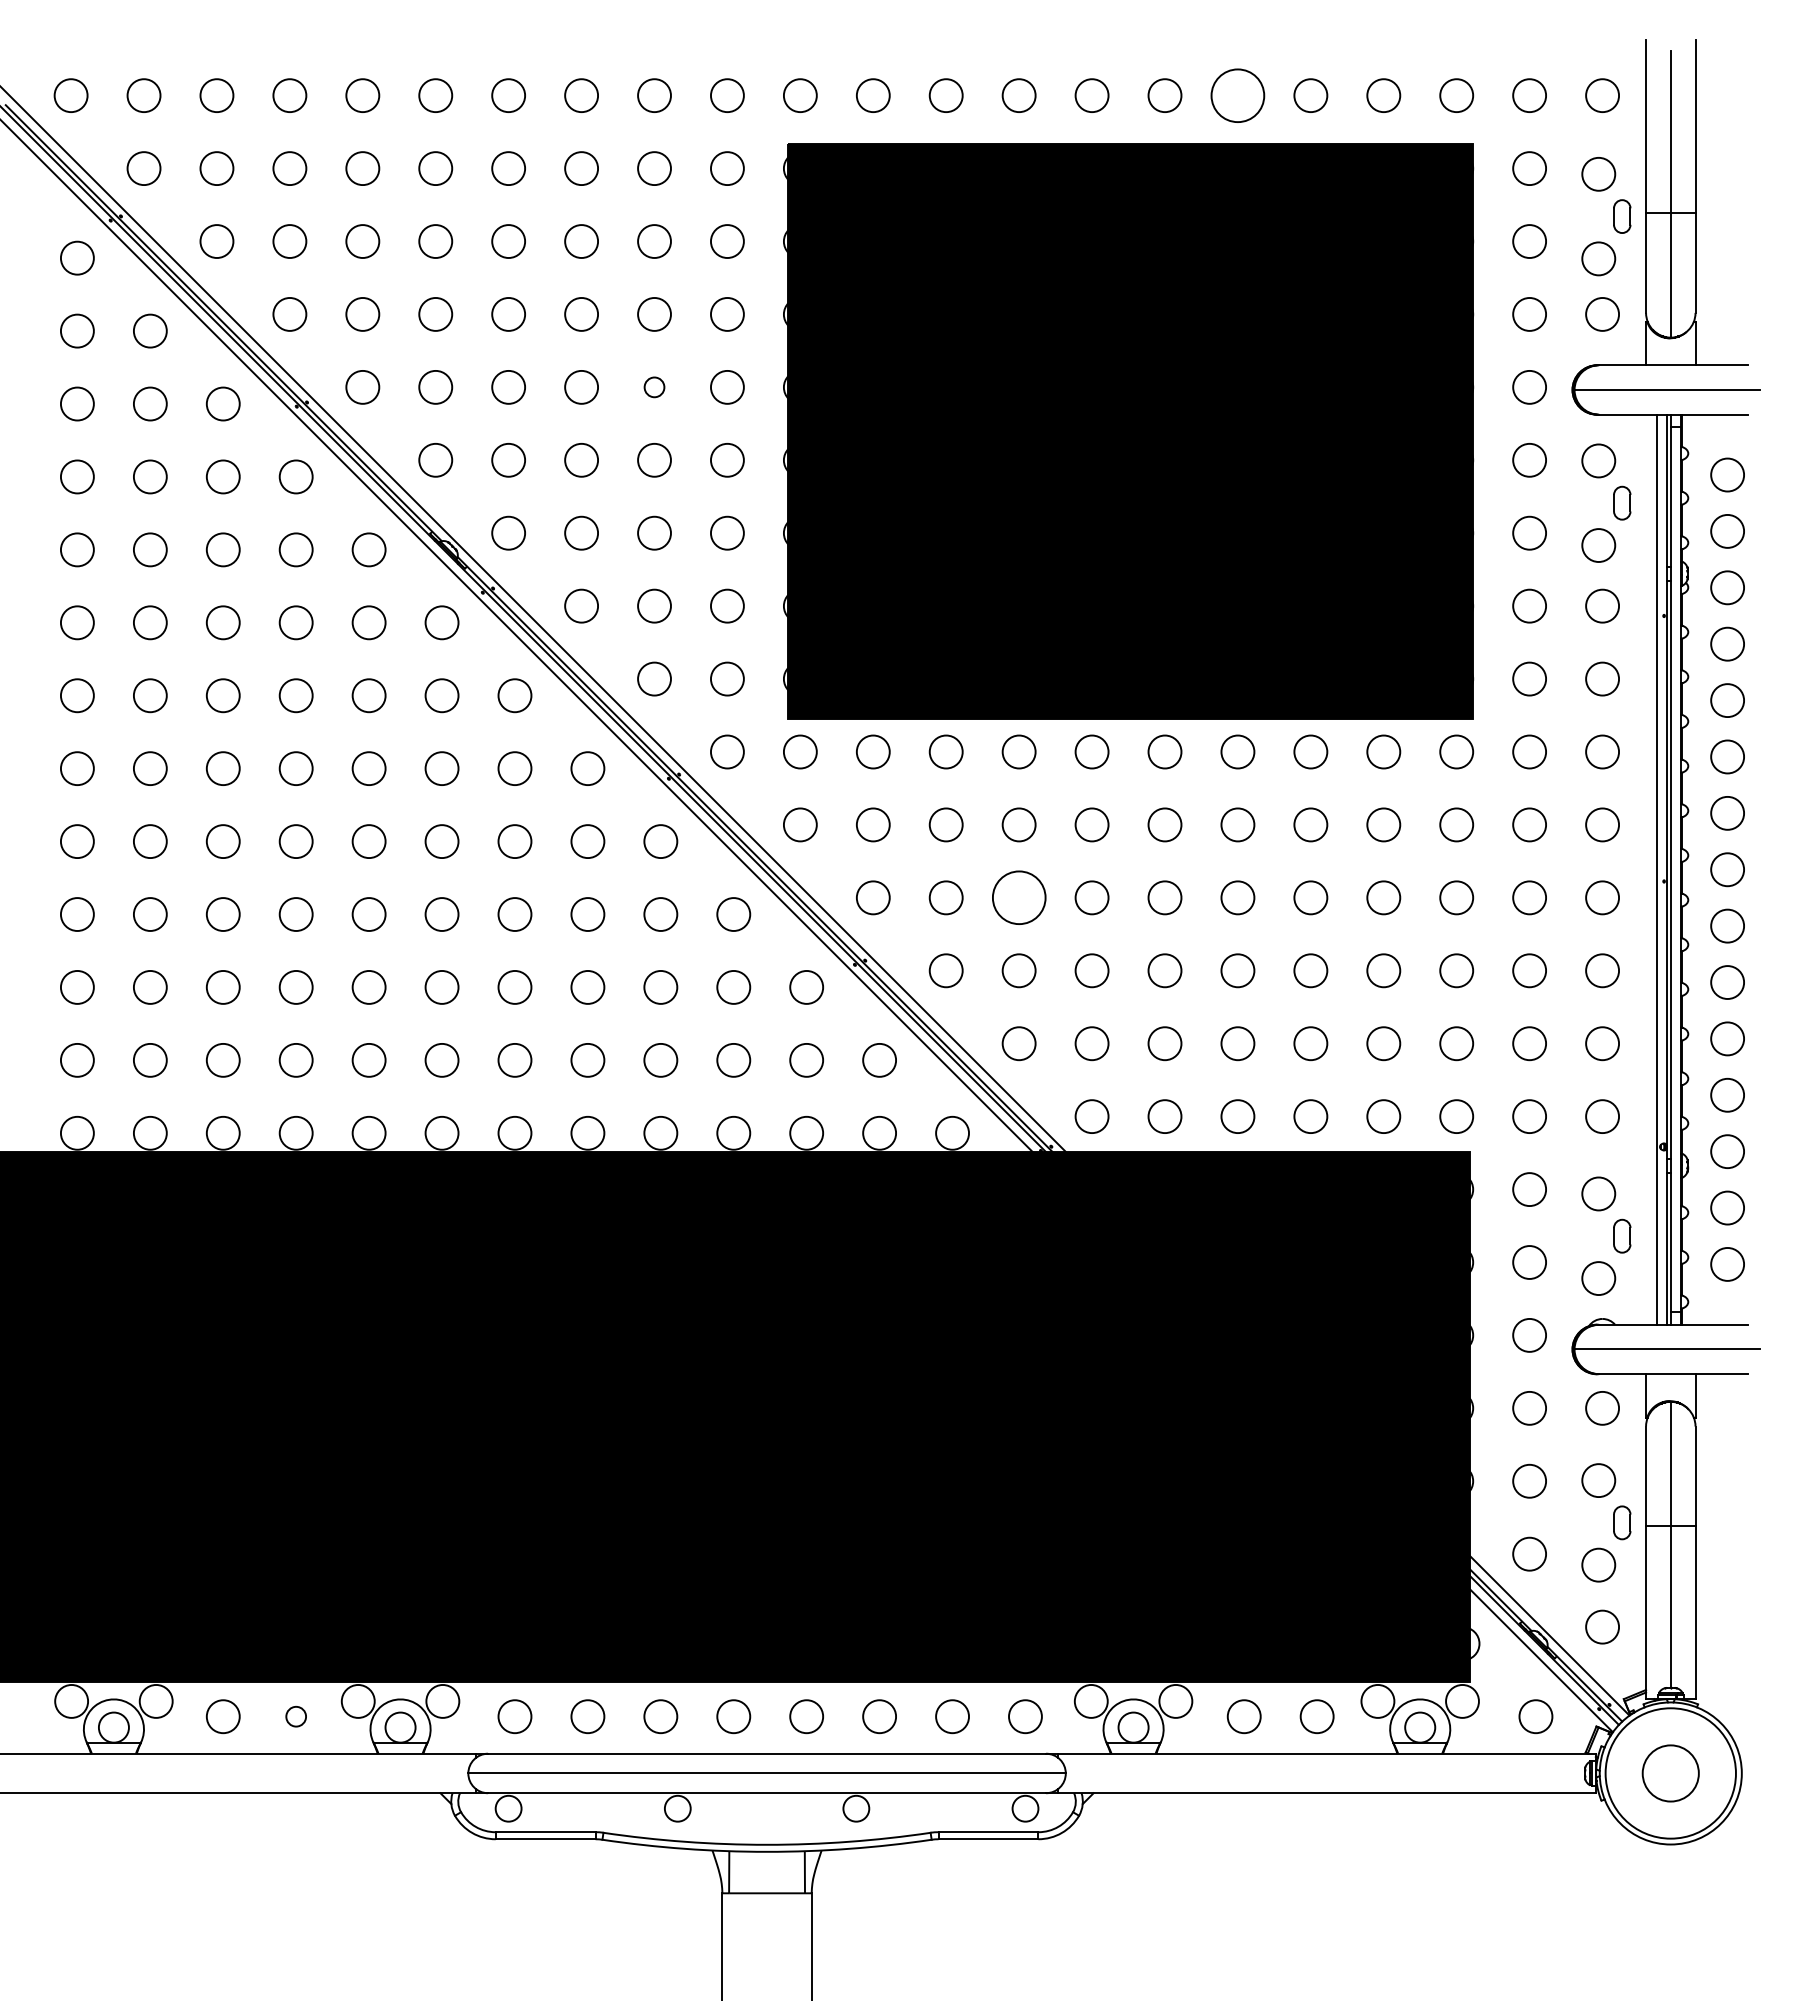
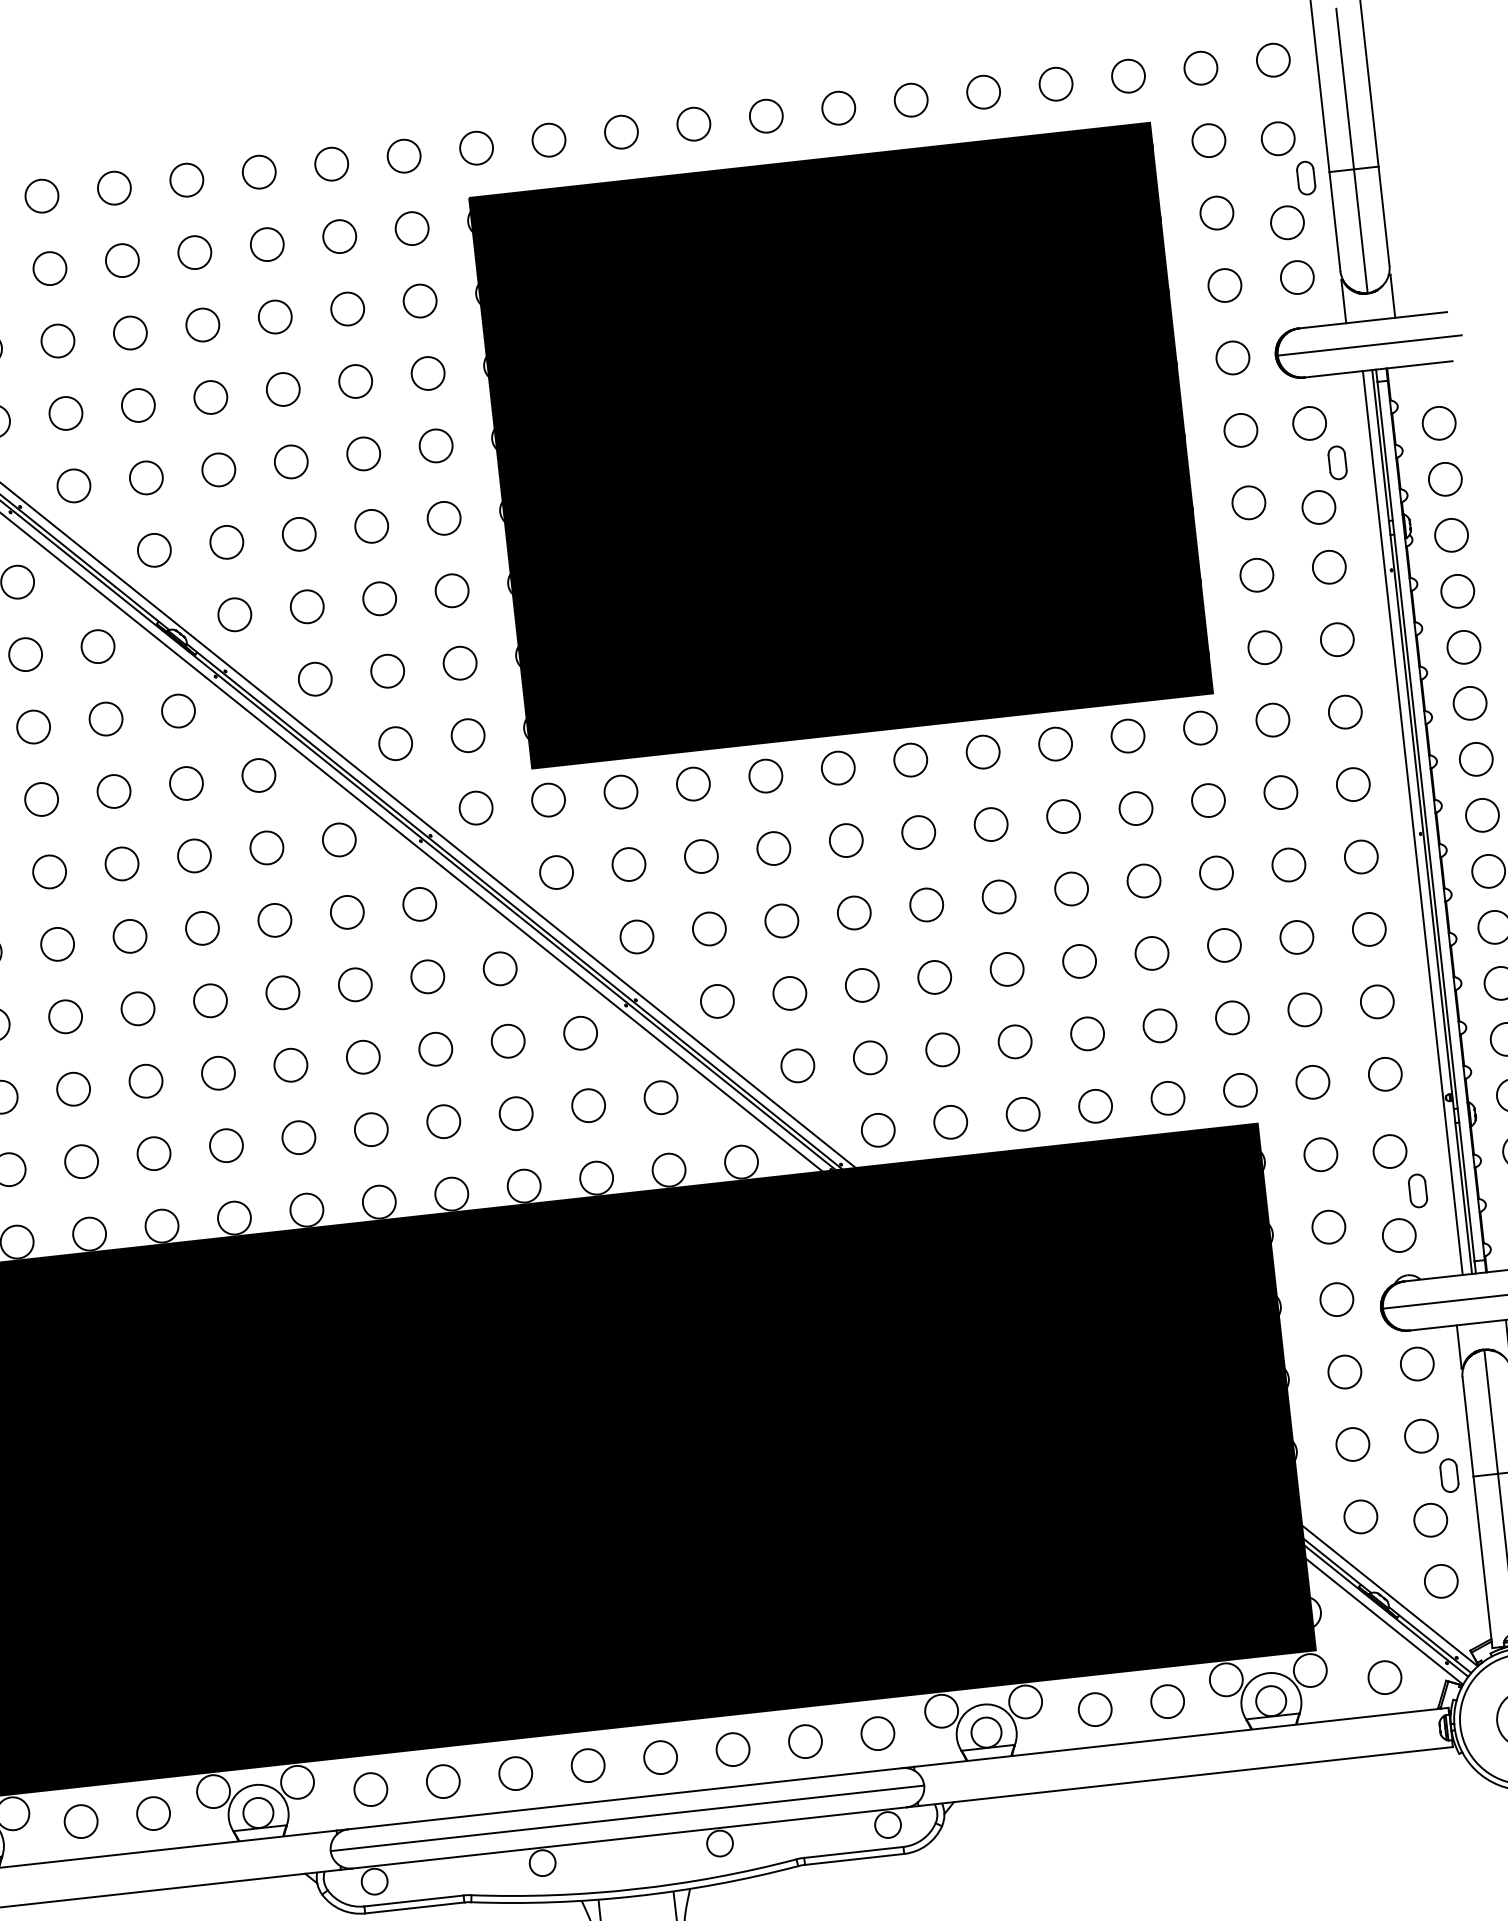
circle: (1237, 95) -> (910, 100), size x0.62
circle: (654, 386) -> (363, 453), size x1.67
circle: (1018, 897) -> (781, 920), size x0.62
circle: (295, 1716) -> (152, 1813), size x1.67

